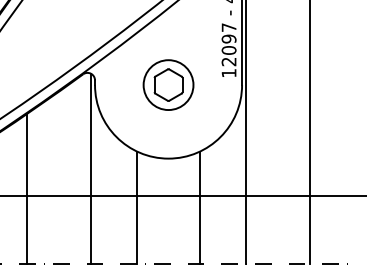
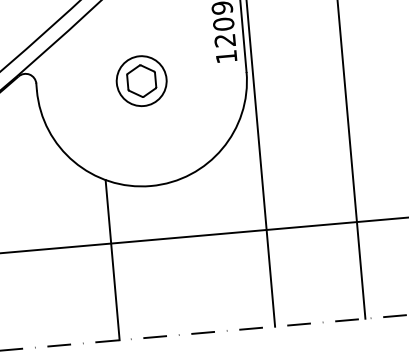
part: (168, 84) -> (141, 80), size x0.7
line: (90, 168) -> (40, 209), removed
line: (199, 207) -> (201, 251), removed

